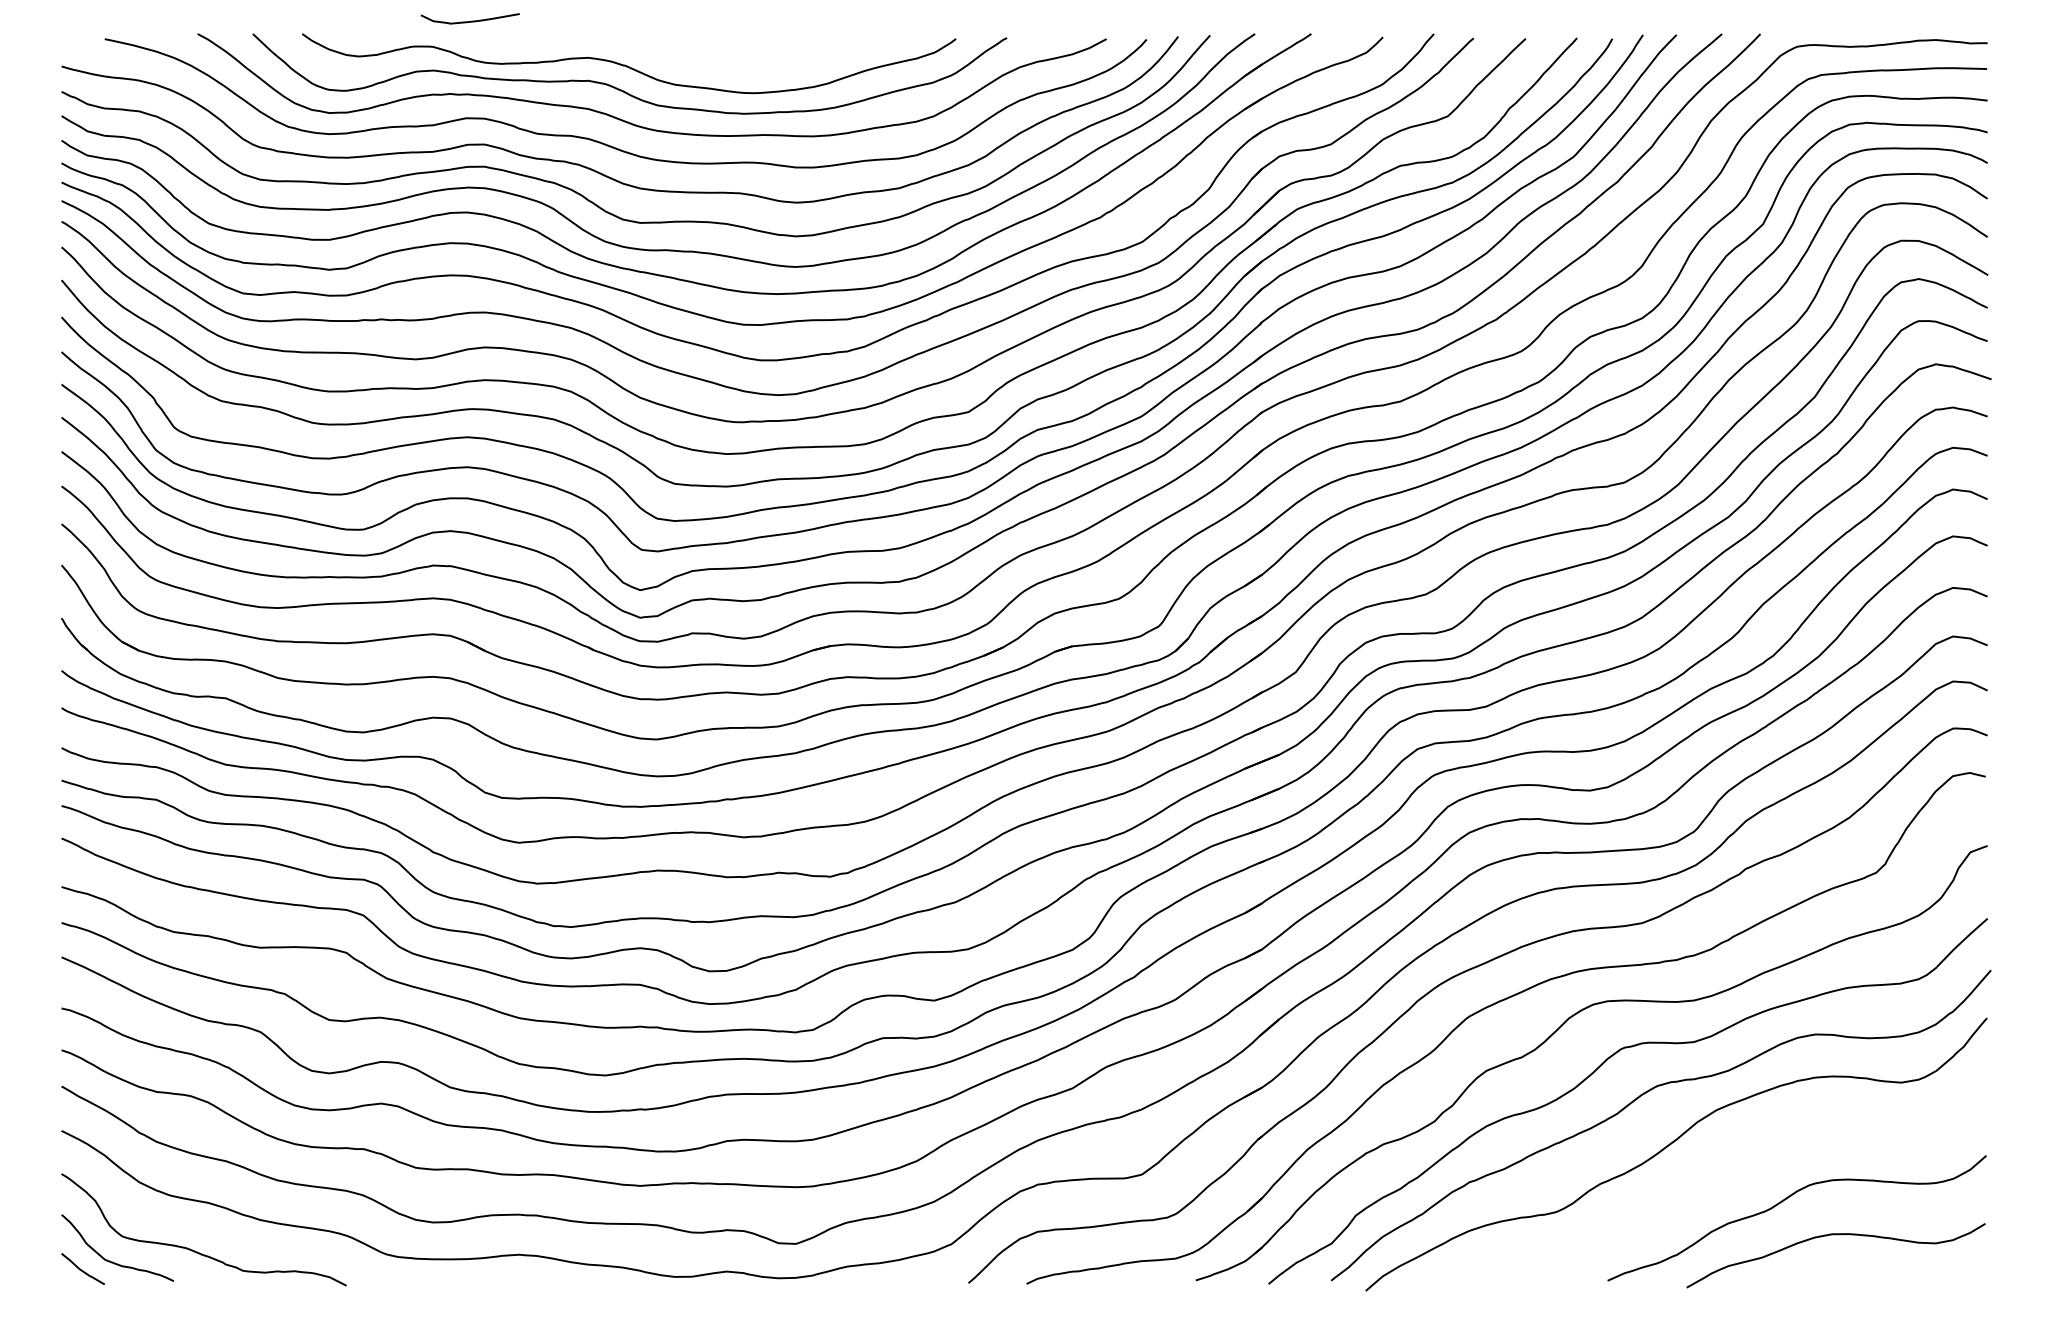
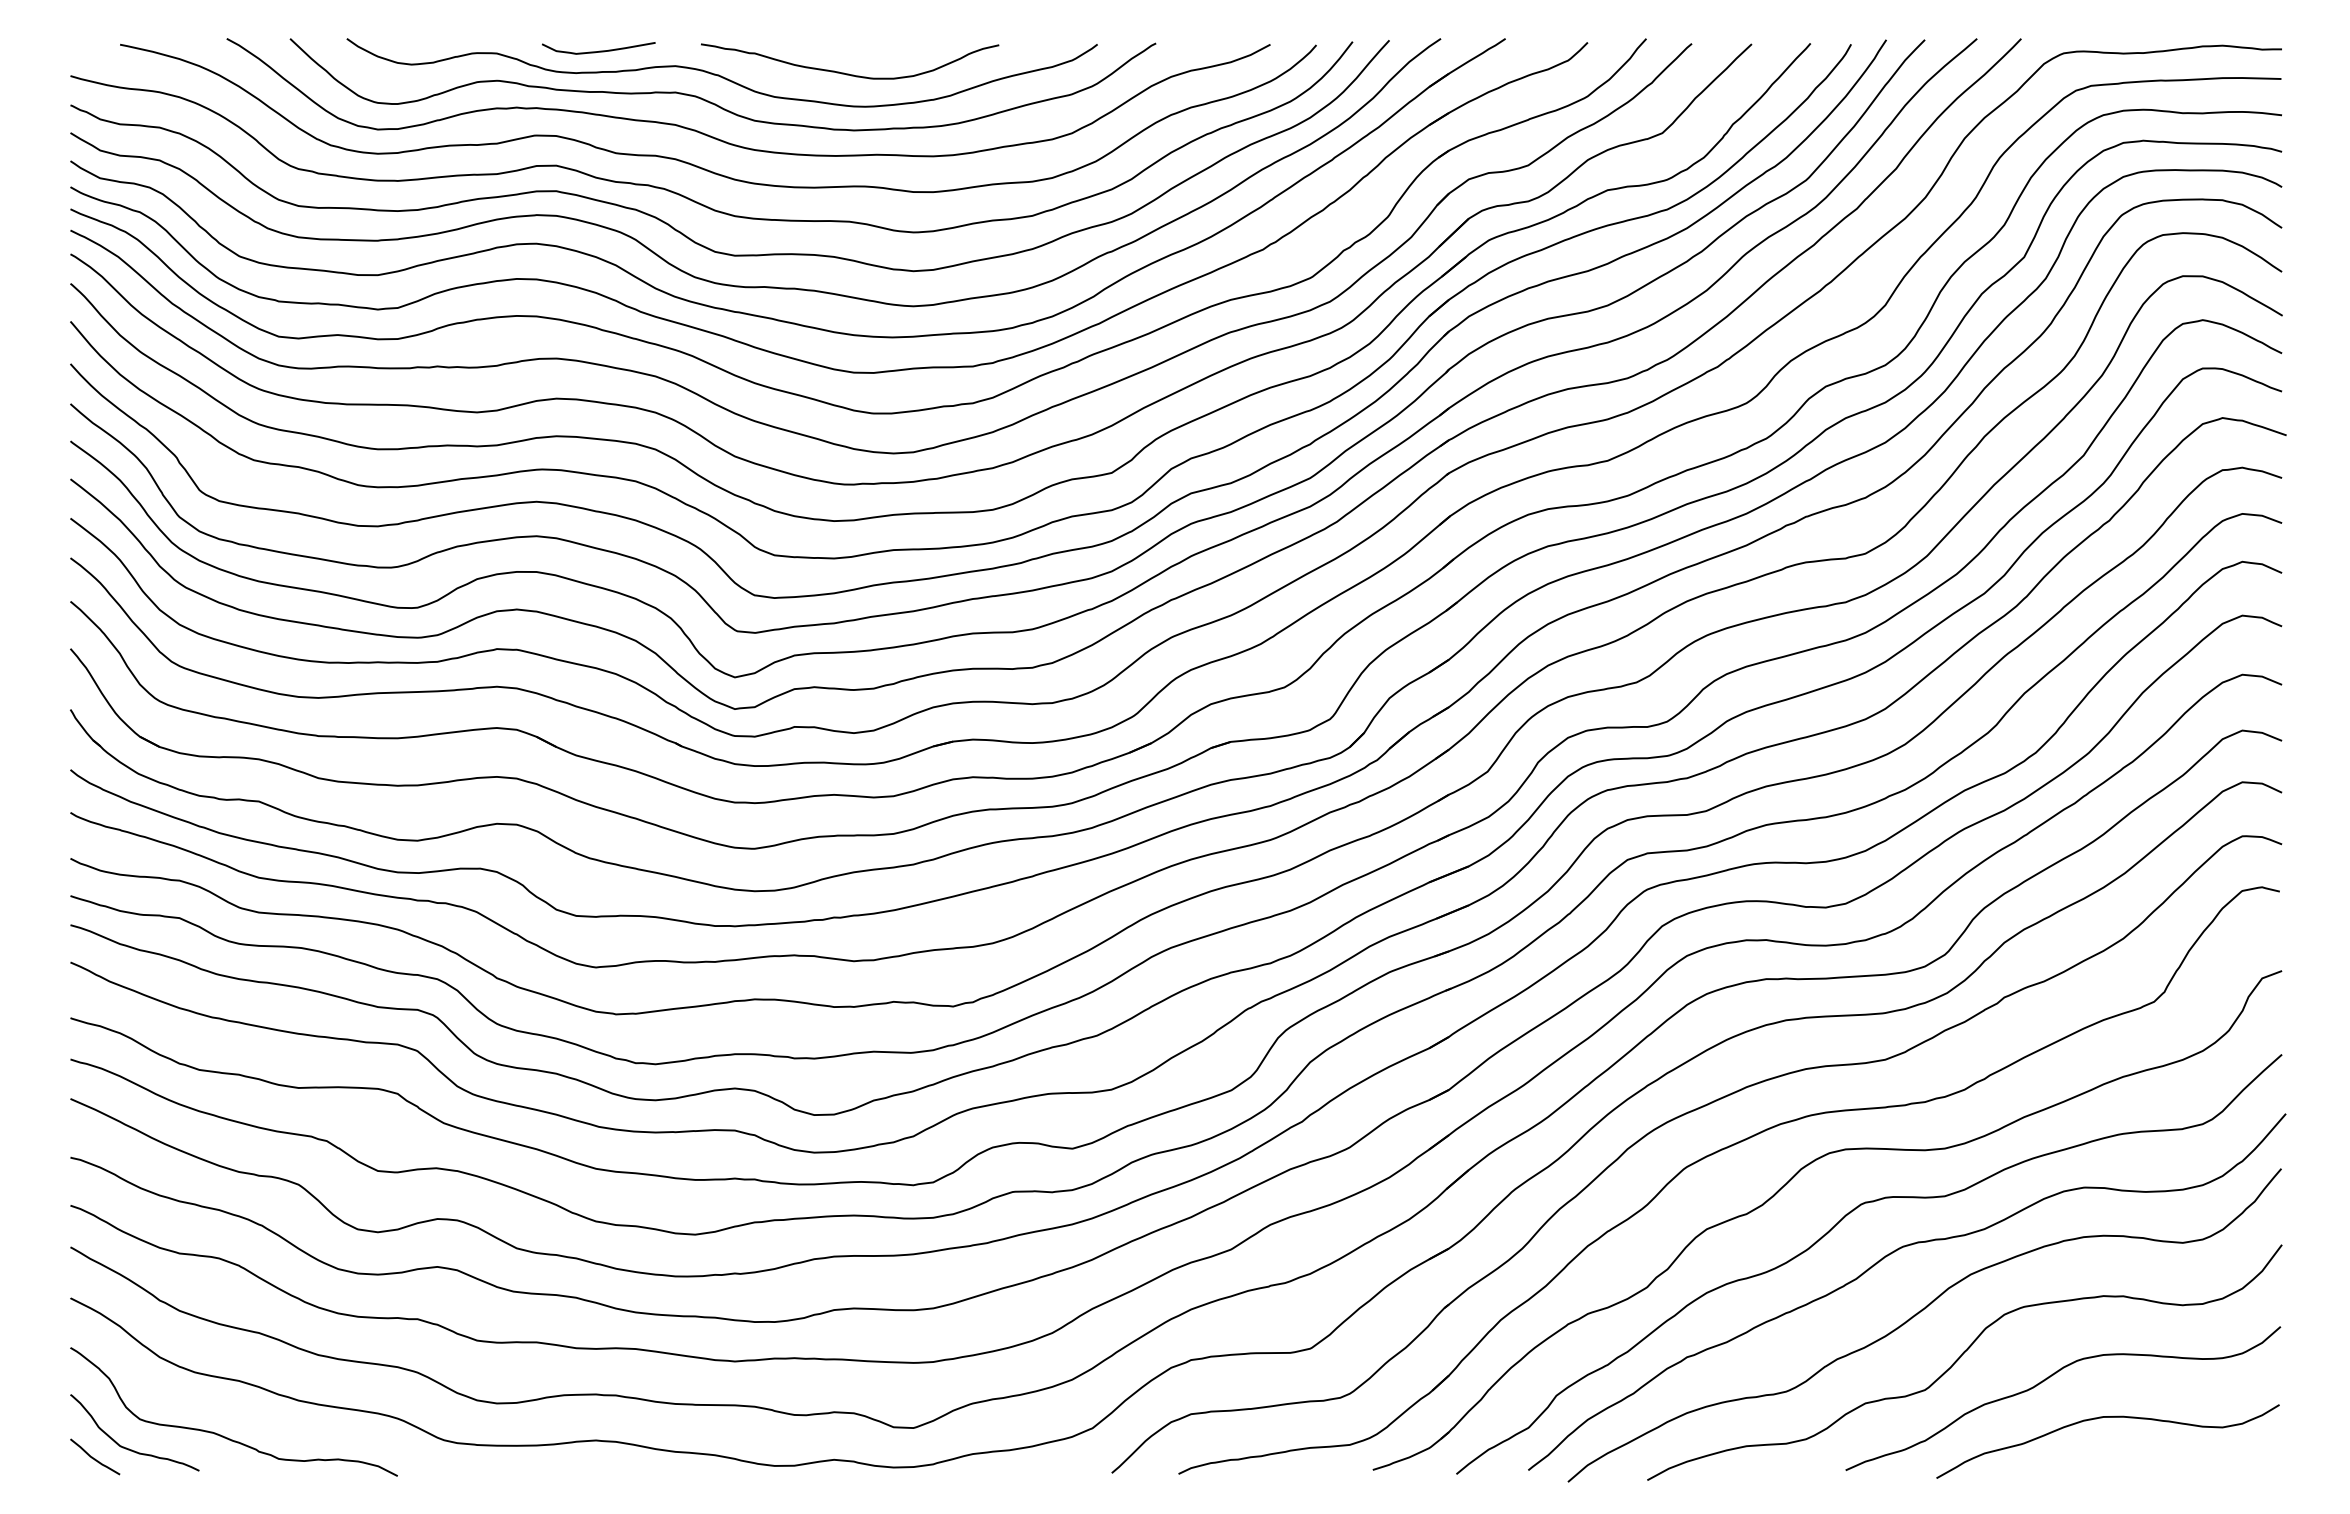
curve: (470, 20) -> (599, 50), moved
curve: (740, 64) -> (849, 73), added
curve: (1707, 1183) -> (1960, 1358), added

